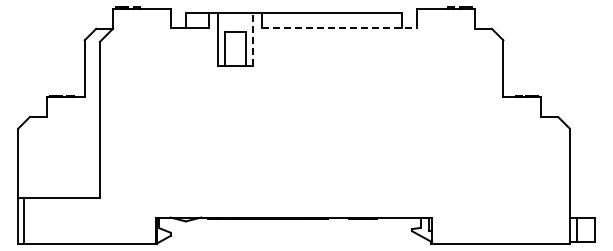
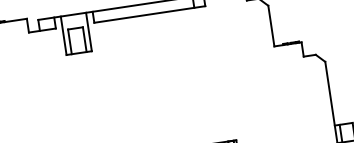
line: (340, 28) -> (150, 14), dashed -> solid
line: (253, 39) -> (89, 31), dashed -> solid

